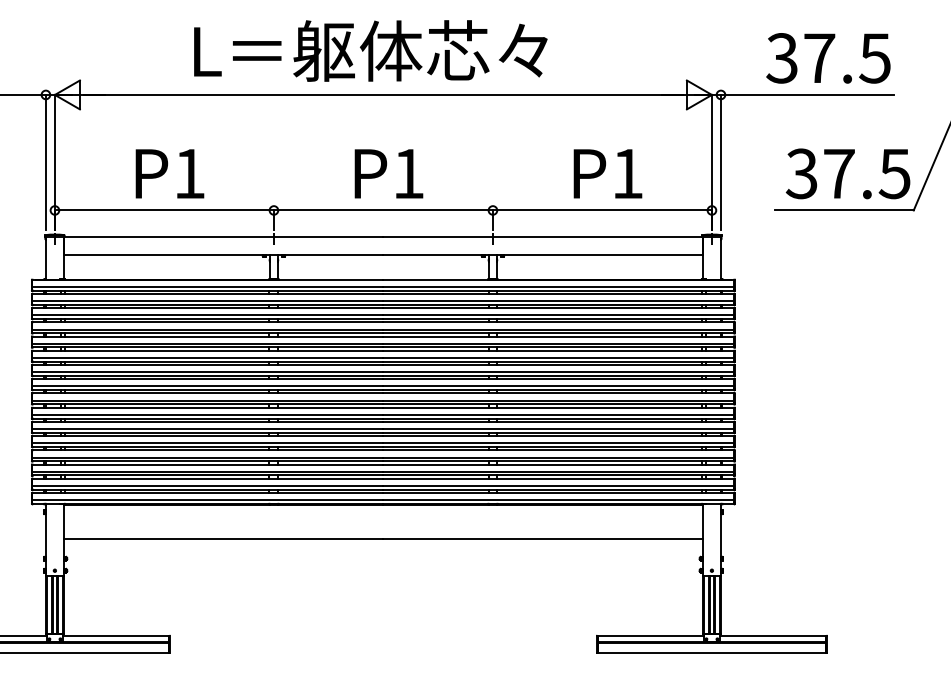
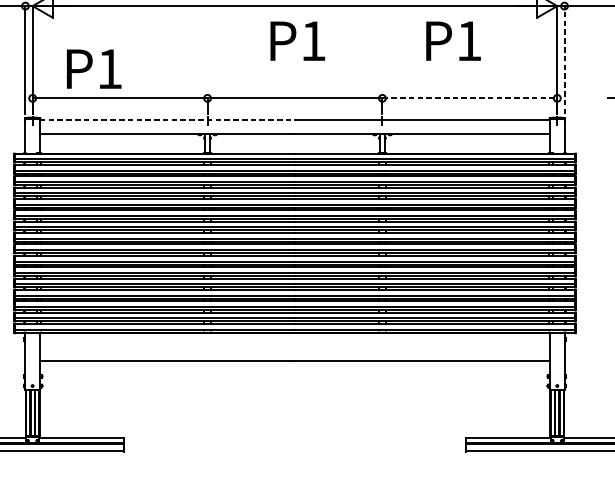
line: (720, 162) -> (564, 60), solid -> dashed
text: (169, 173) -> (93, 68), moved
text: (388, 173) -> (297, 40), moved
text: (607, 173) -> (453, 40), moved
line: (602, 210) -> (469, 98), solid -> dashed
line: (223, 237) -> (167, 119), solid -> dashed

